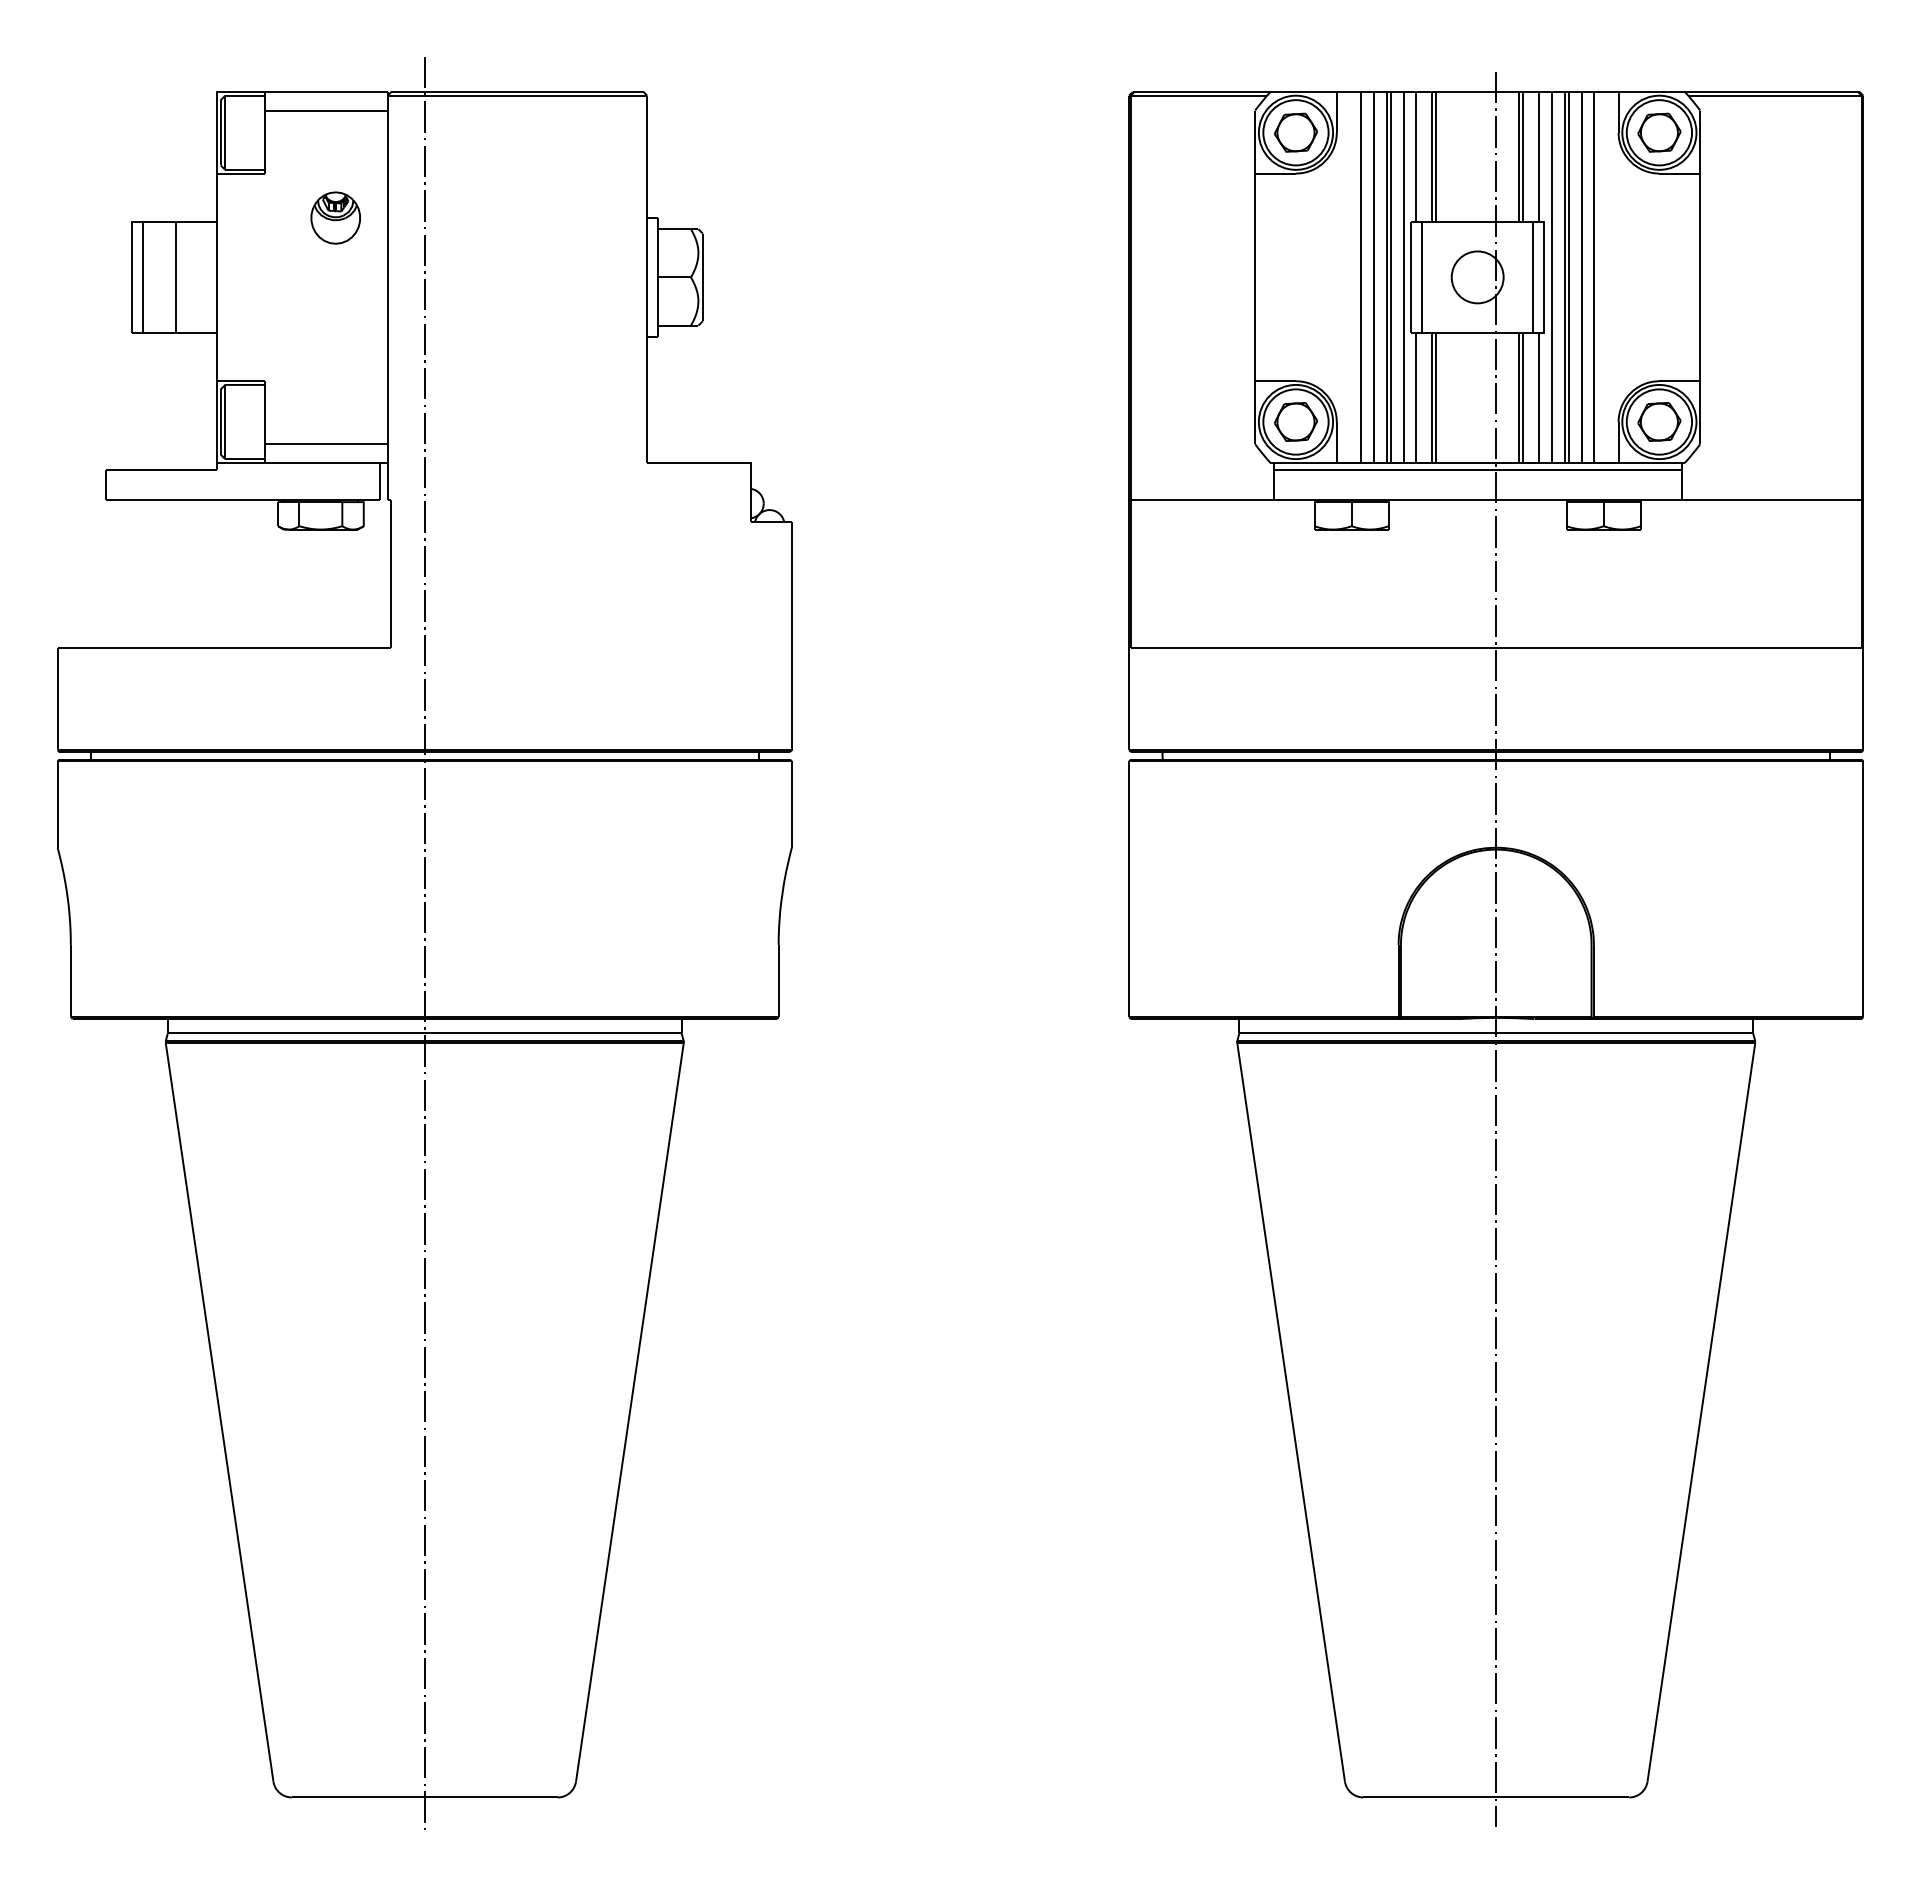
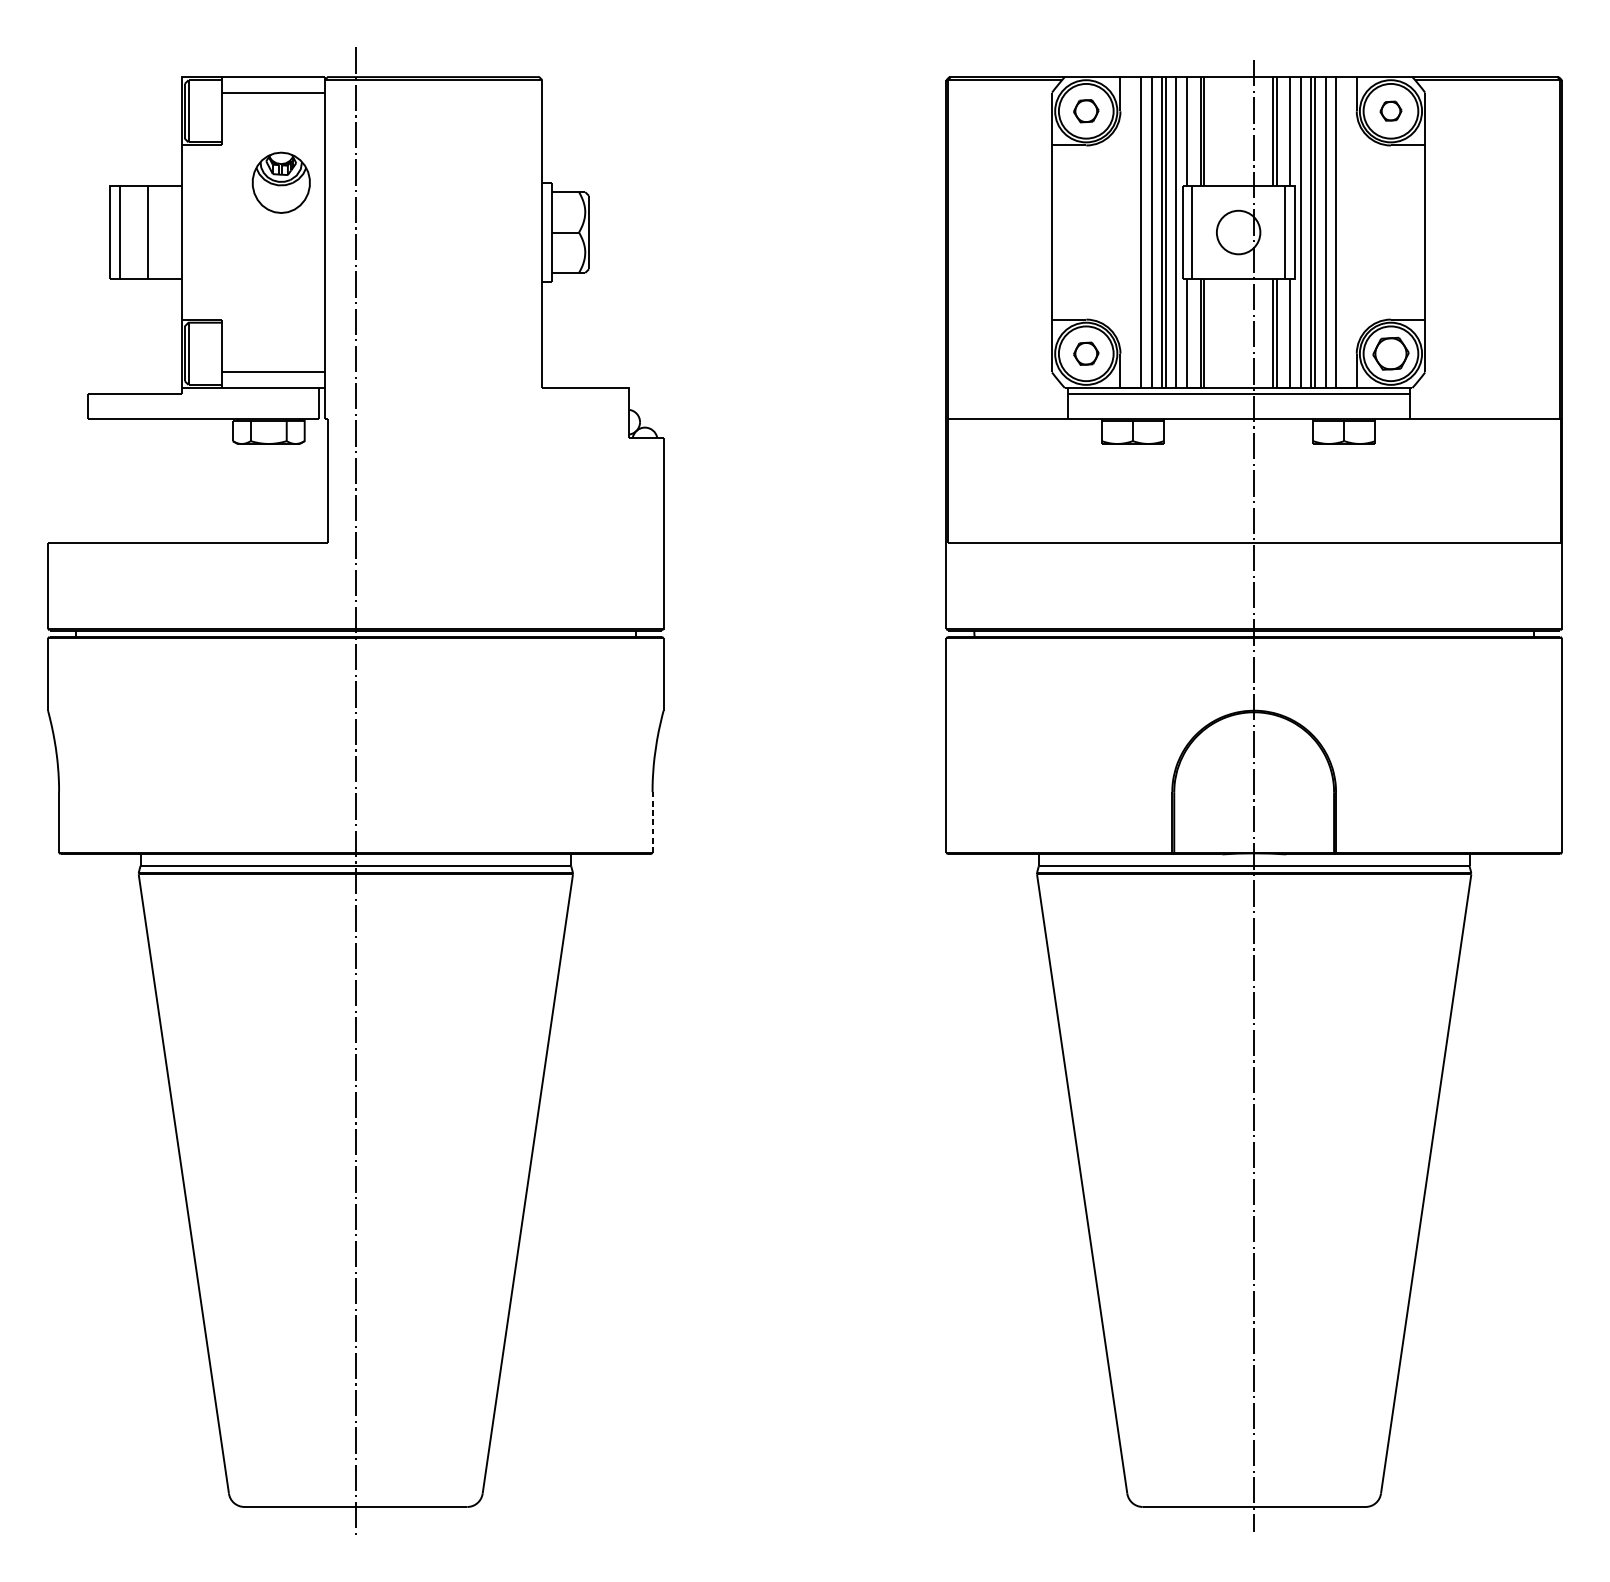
part: (1295, 132) -> (1085, 111), size x0.7
part: (1659, 132) -> (1391, 111), size x0.6
part: (335, 217) -> (280, 182), size x1.4
part: (1295, 421) -> (1085, 353), size x0.7
line: (778, 980) -> (652, 822), solid -> dashed

